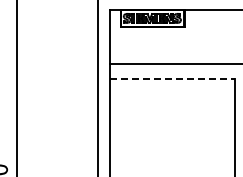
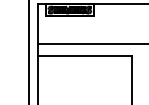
line: (172, 79) -> (84, 55), dashed -> solid

